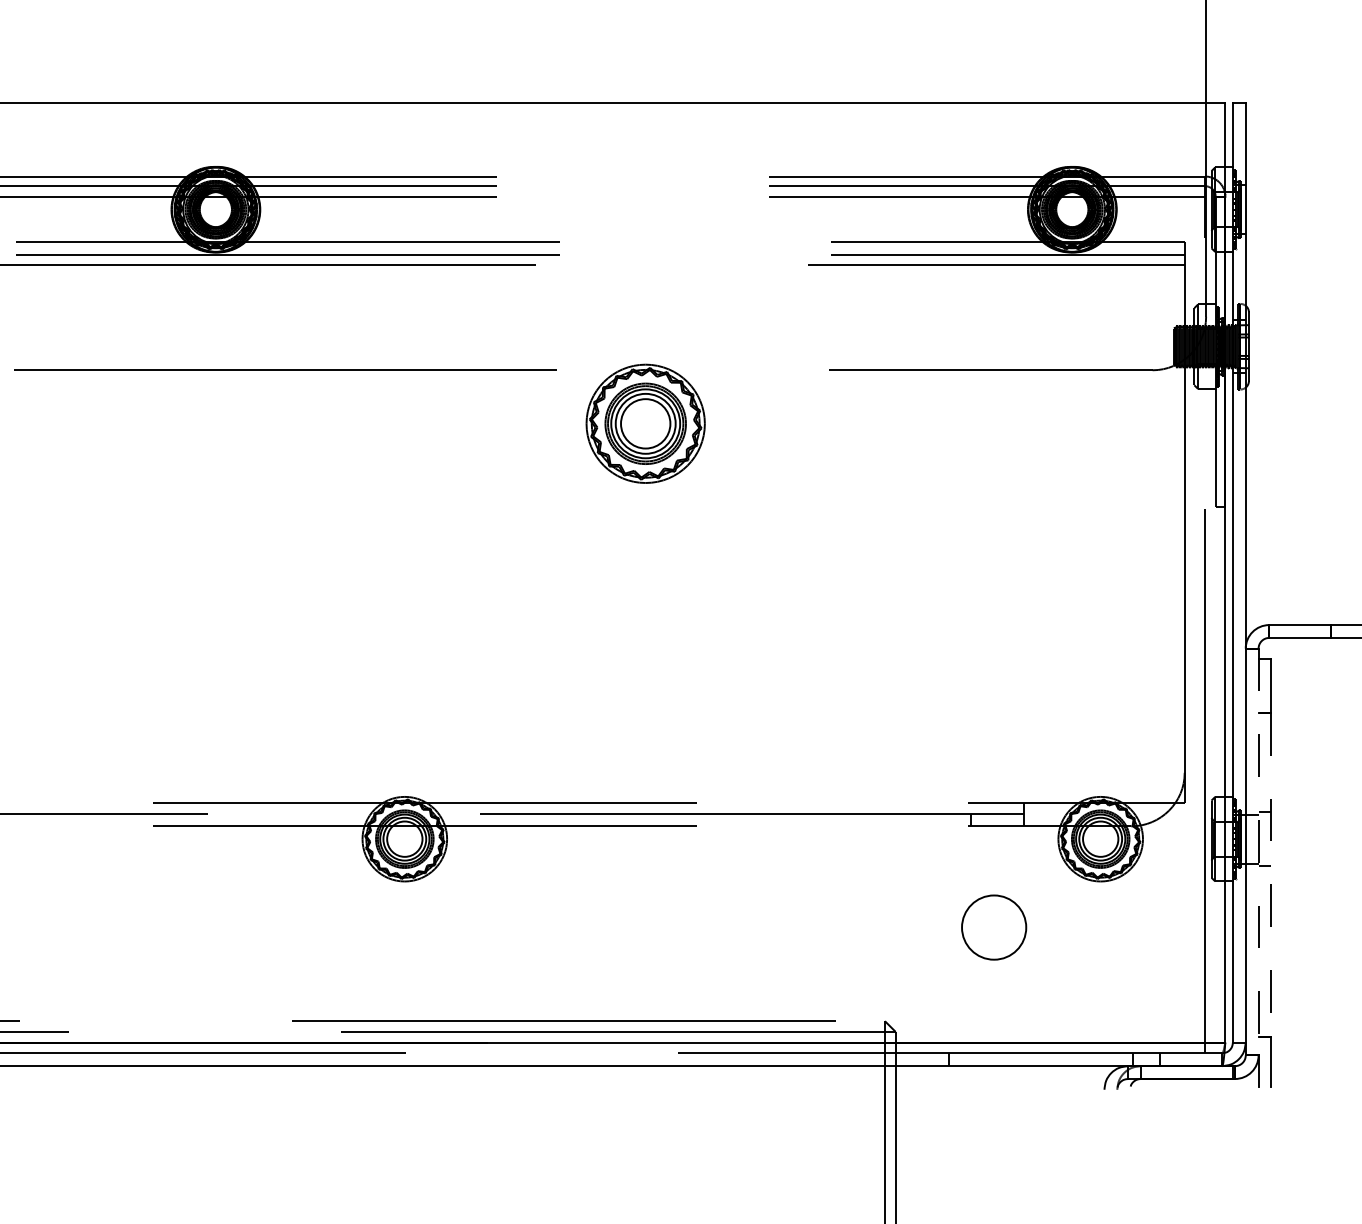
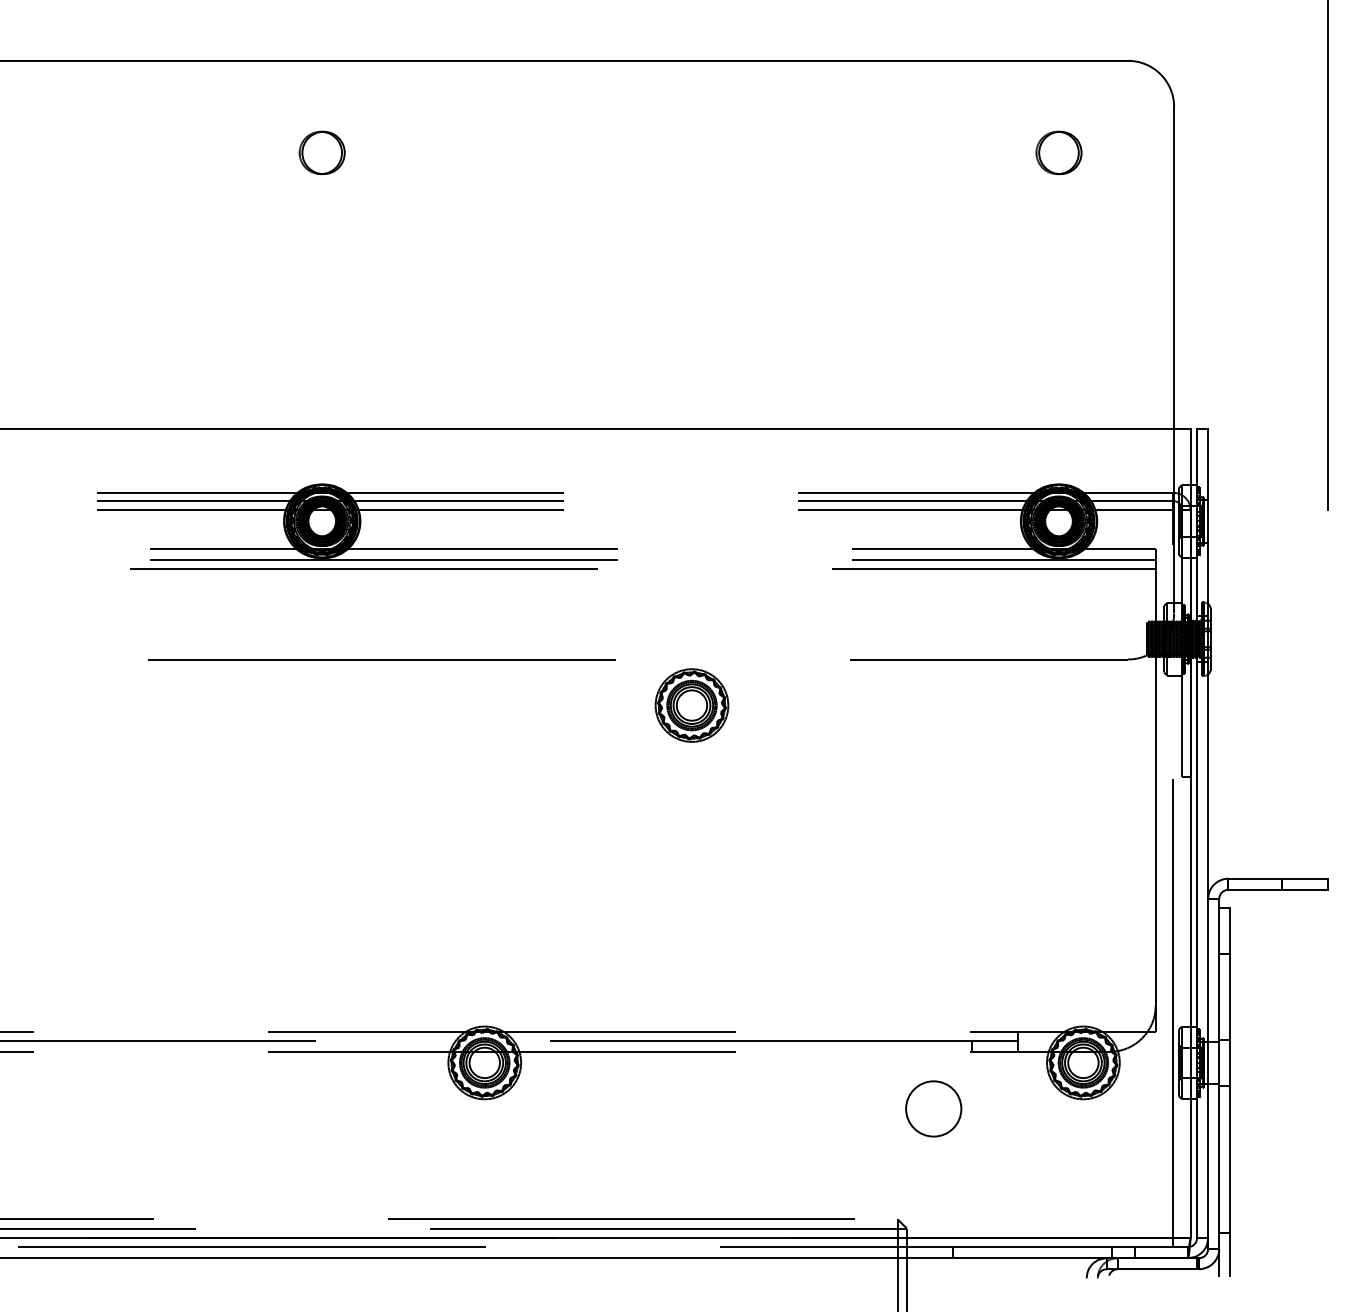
part: (645, 423) -> (691, 705), size x0.71
line: (1258, 851) -> (1219, 1073), dashed -> solid
line: (1271, 875) -> (1230, 1094), dashed -> solid
circle: (993, 927) -> (933, 1108), moved

